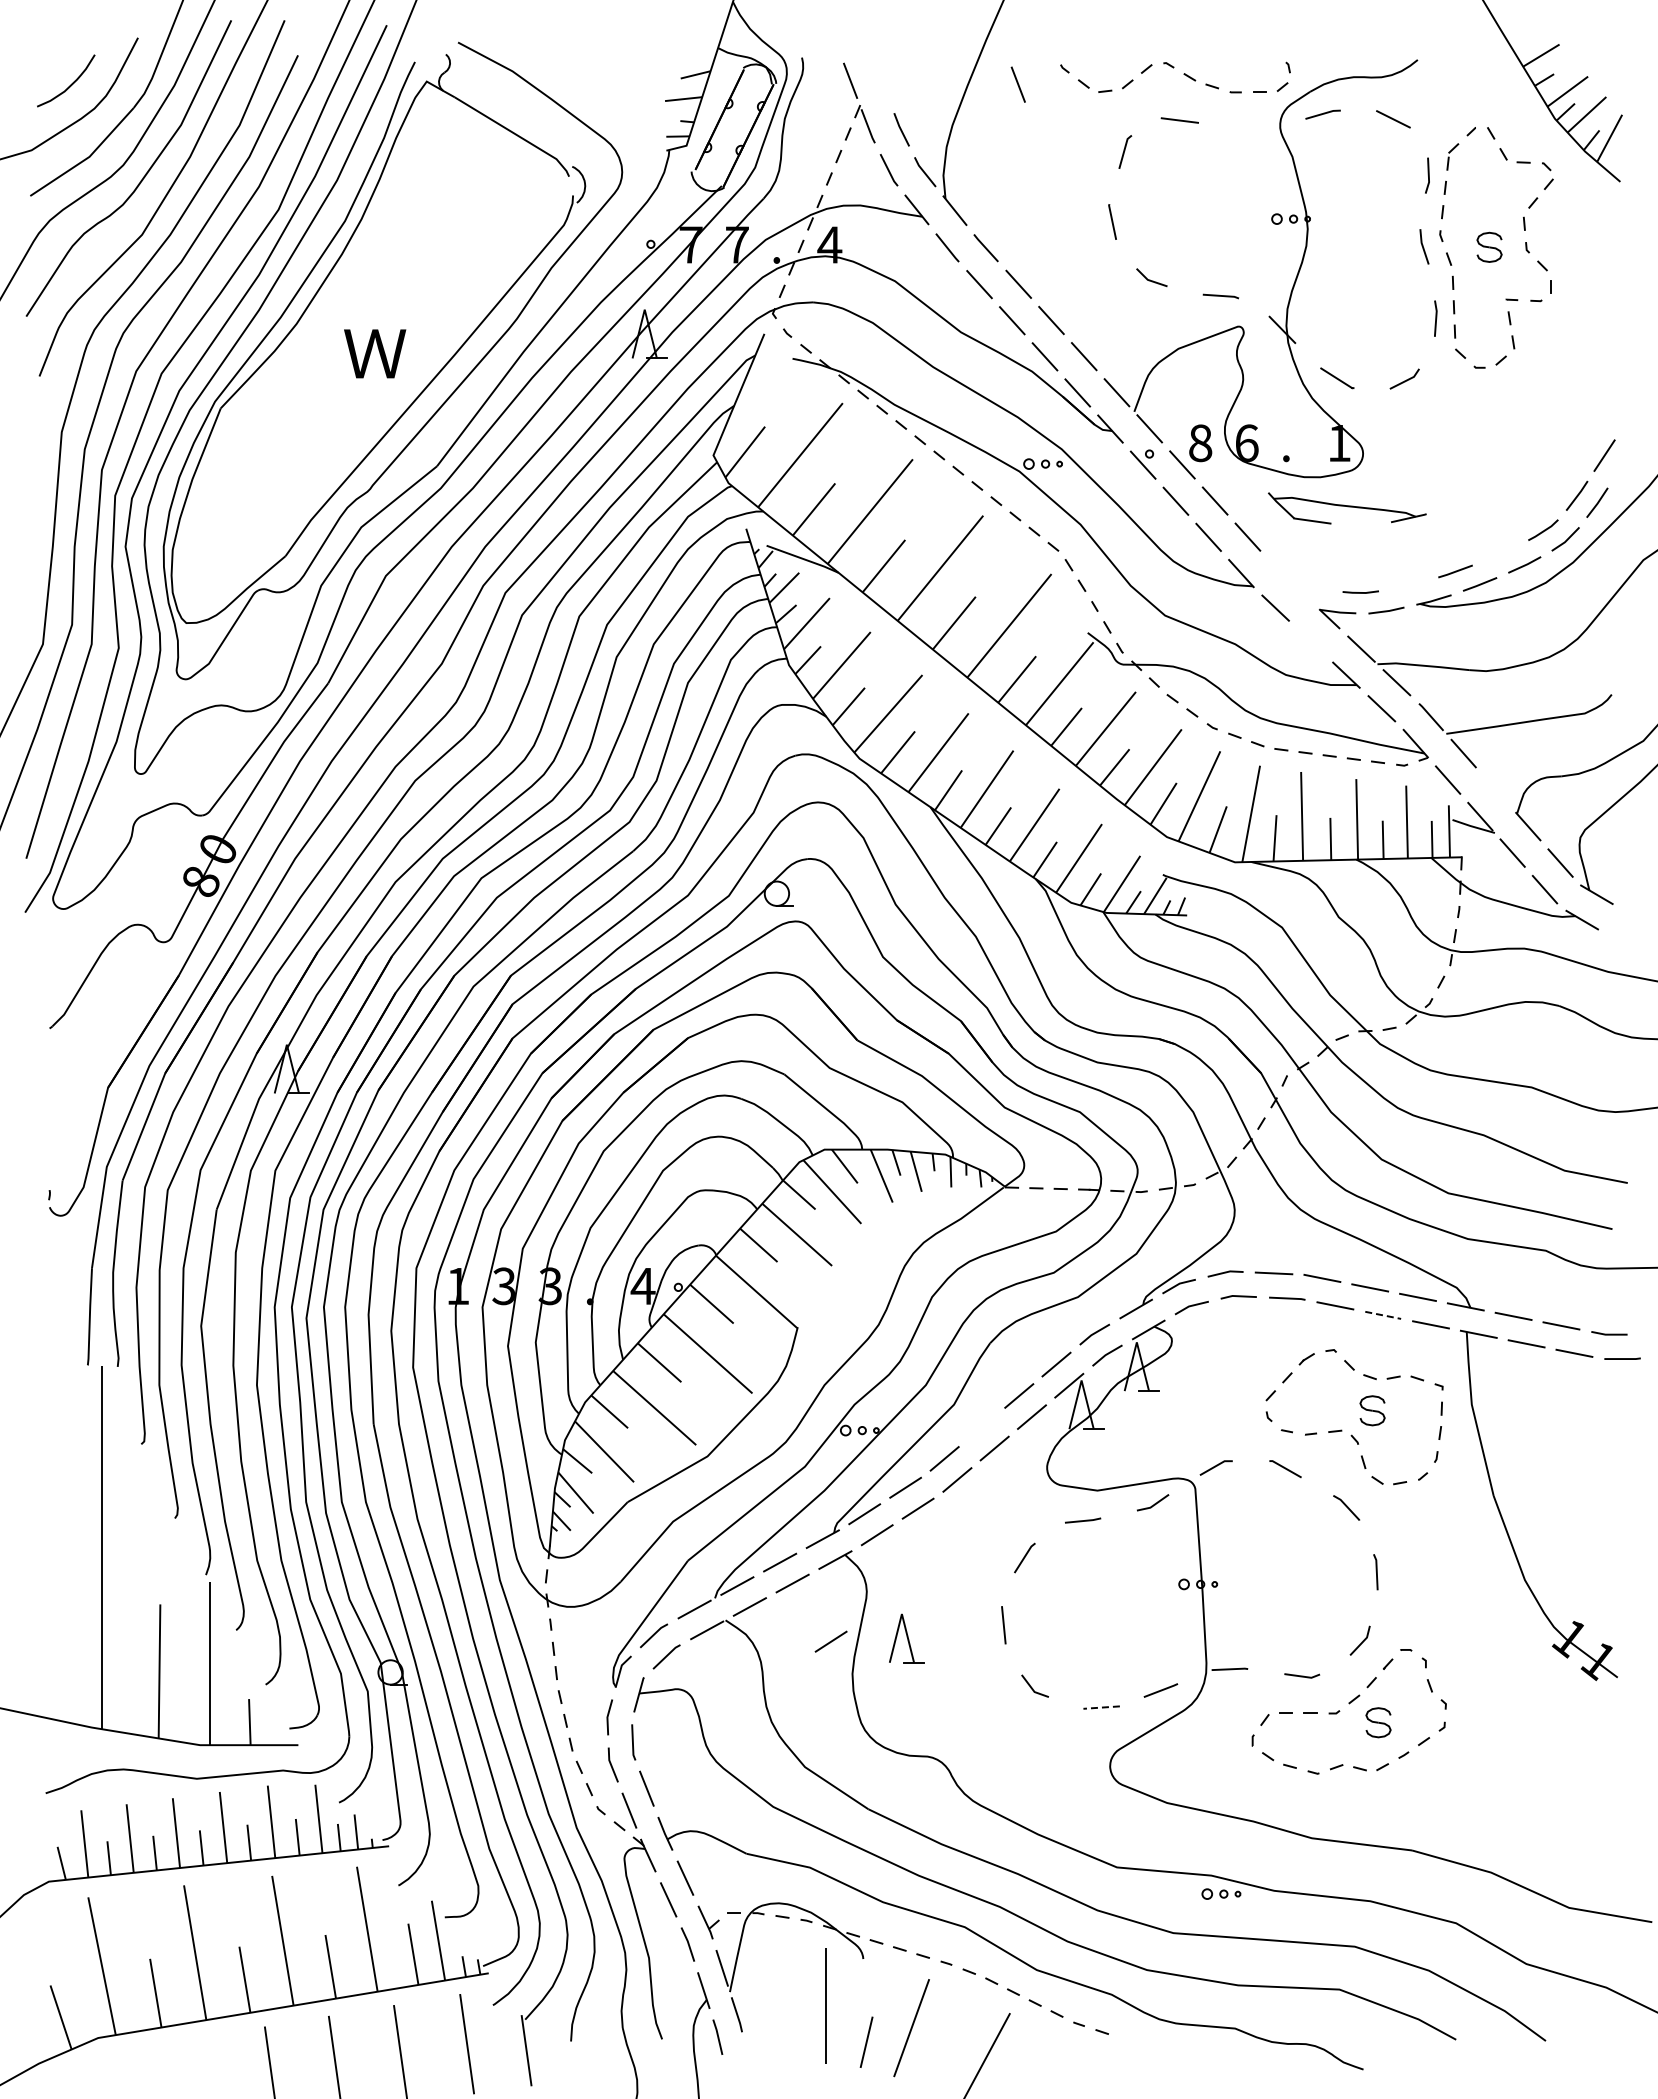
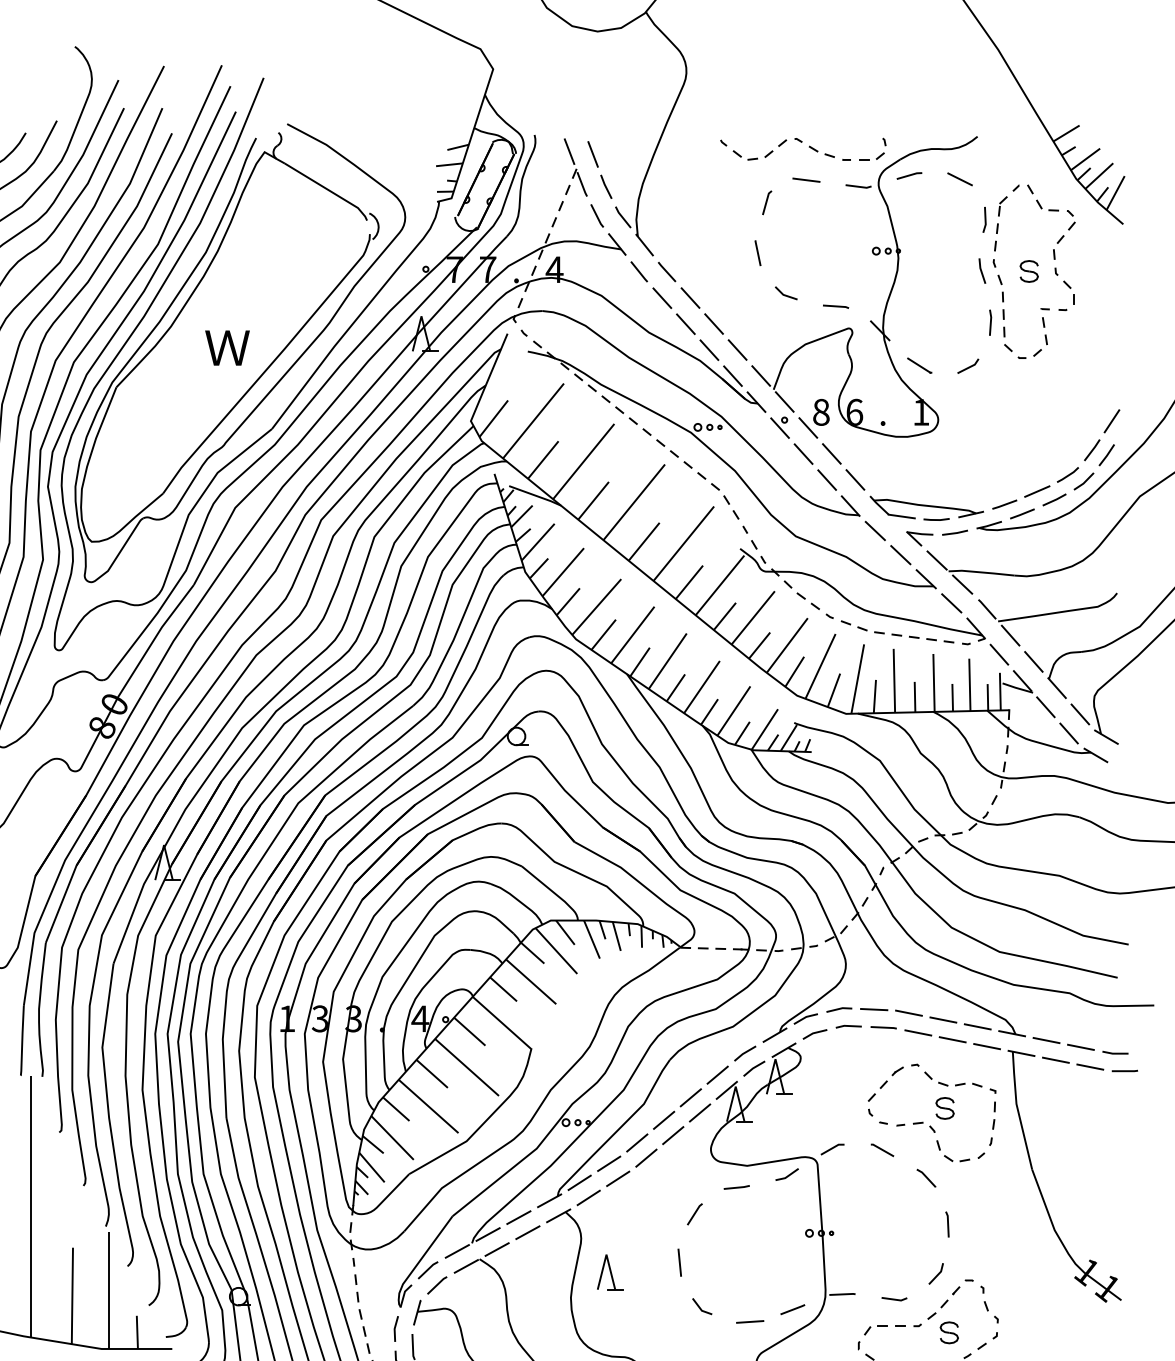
line: (1017, 84) -> (592, 154), moved
line: (1252, 128) -> (858, 185), added
part: (1347, 508) -> (927, 507), moved
line: (1500, 553) -> (1037, 491), added
line: (1310, 641) -> (900, 555), added
line: (1495, 789) -> (1033, 661), added
line: (1383, 1315) -> (952, 1039), dashed -> solid
line: (981, 1427) -> (663, 1120), added
line: (830, 1641) -> (555, 1274), removed
line: (1101, 1707) -> (750, 1321), dashed -> solid

